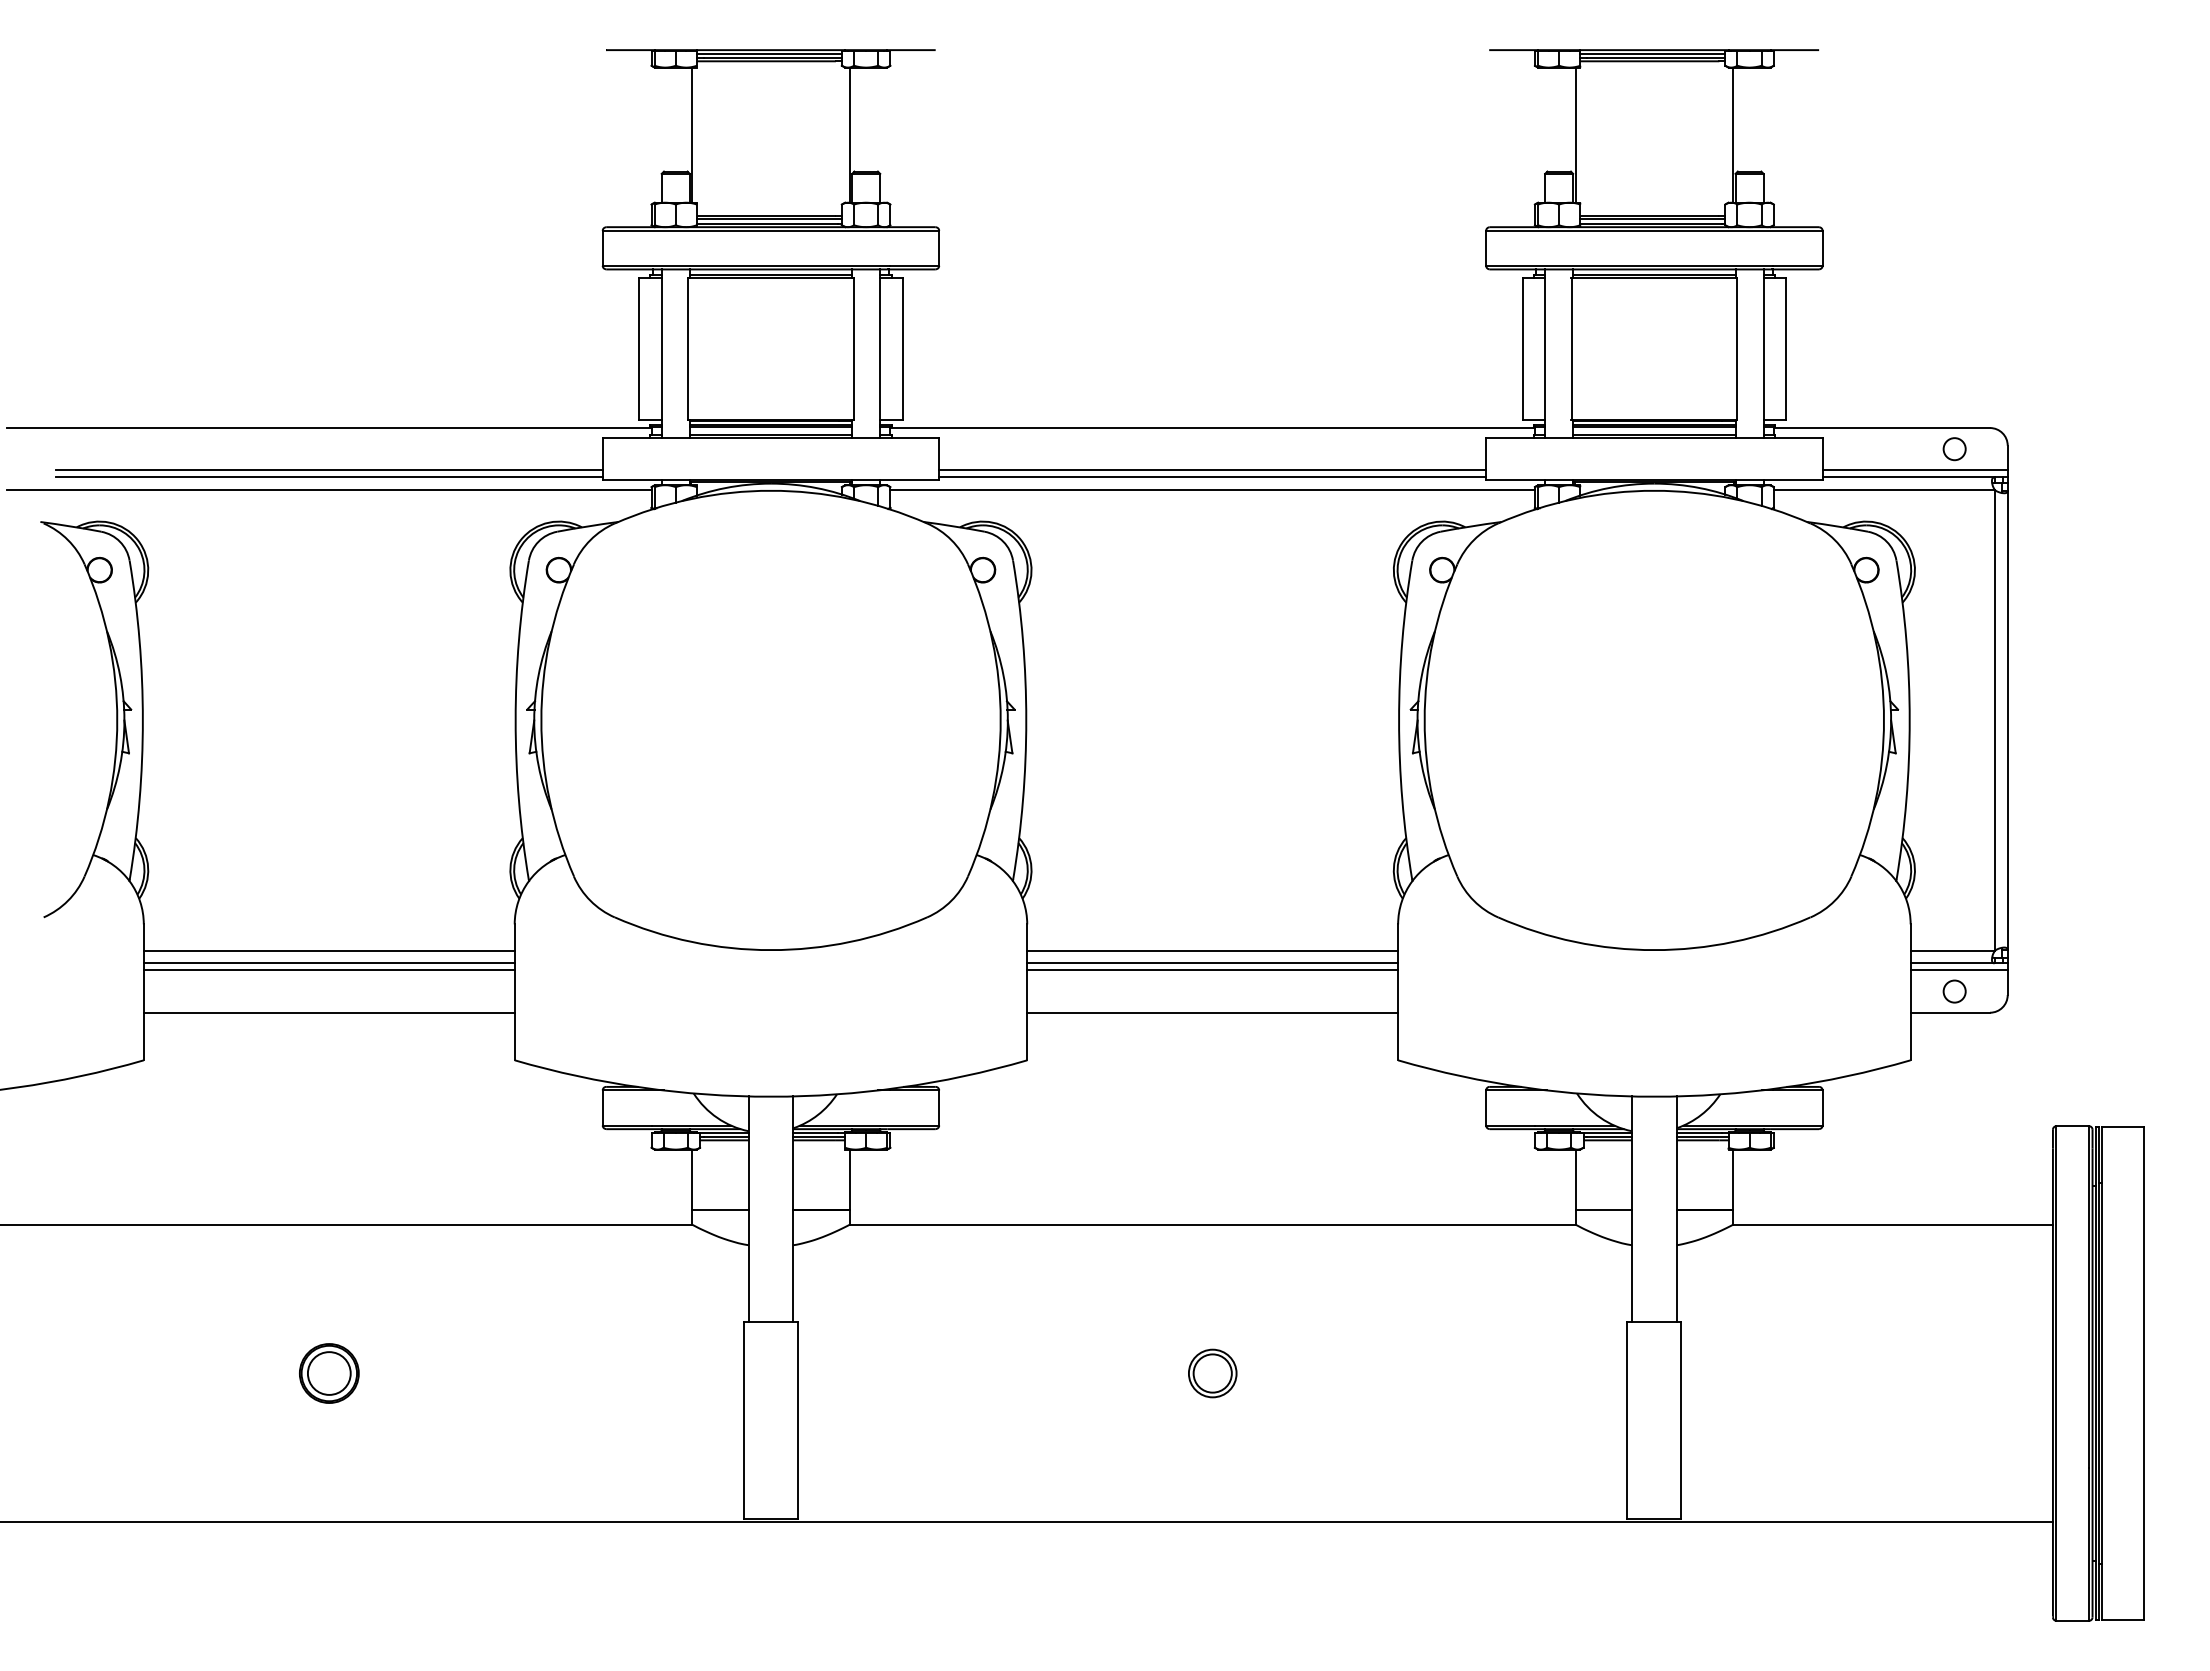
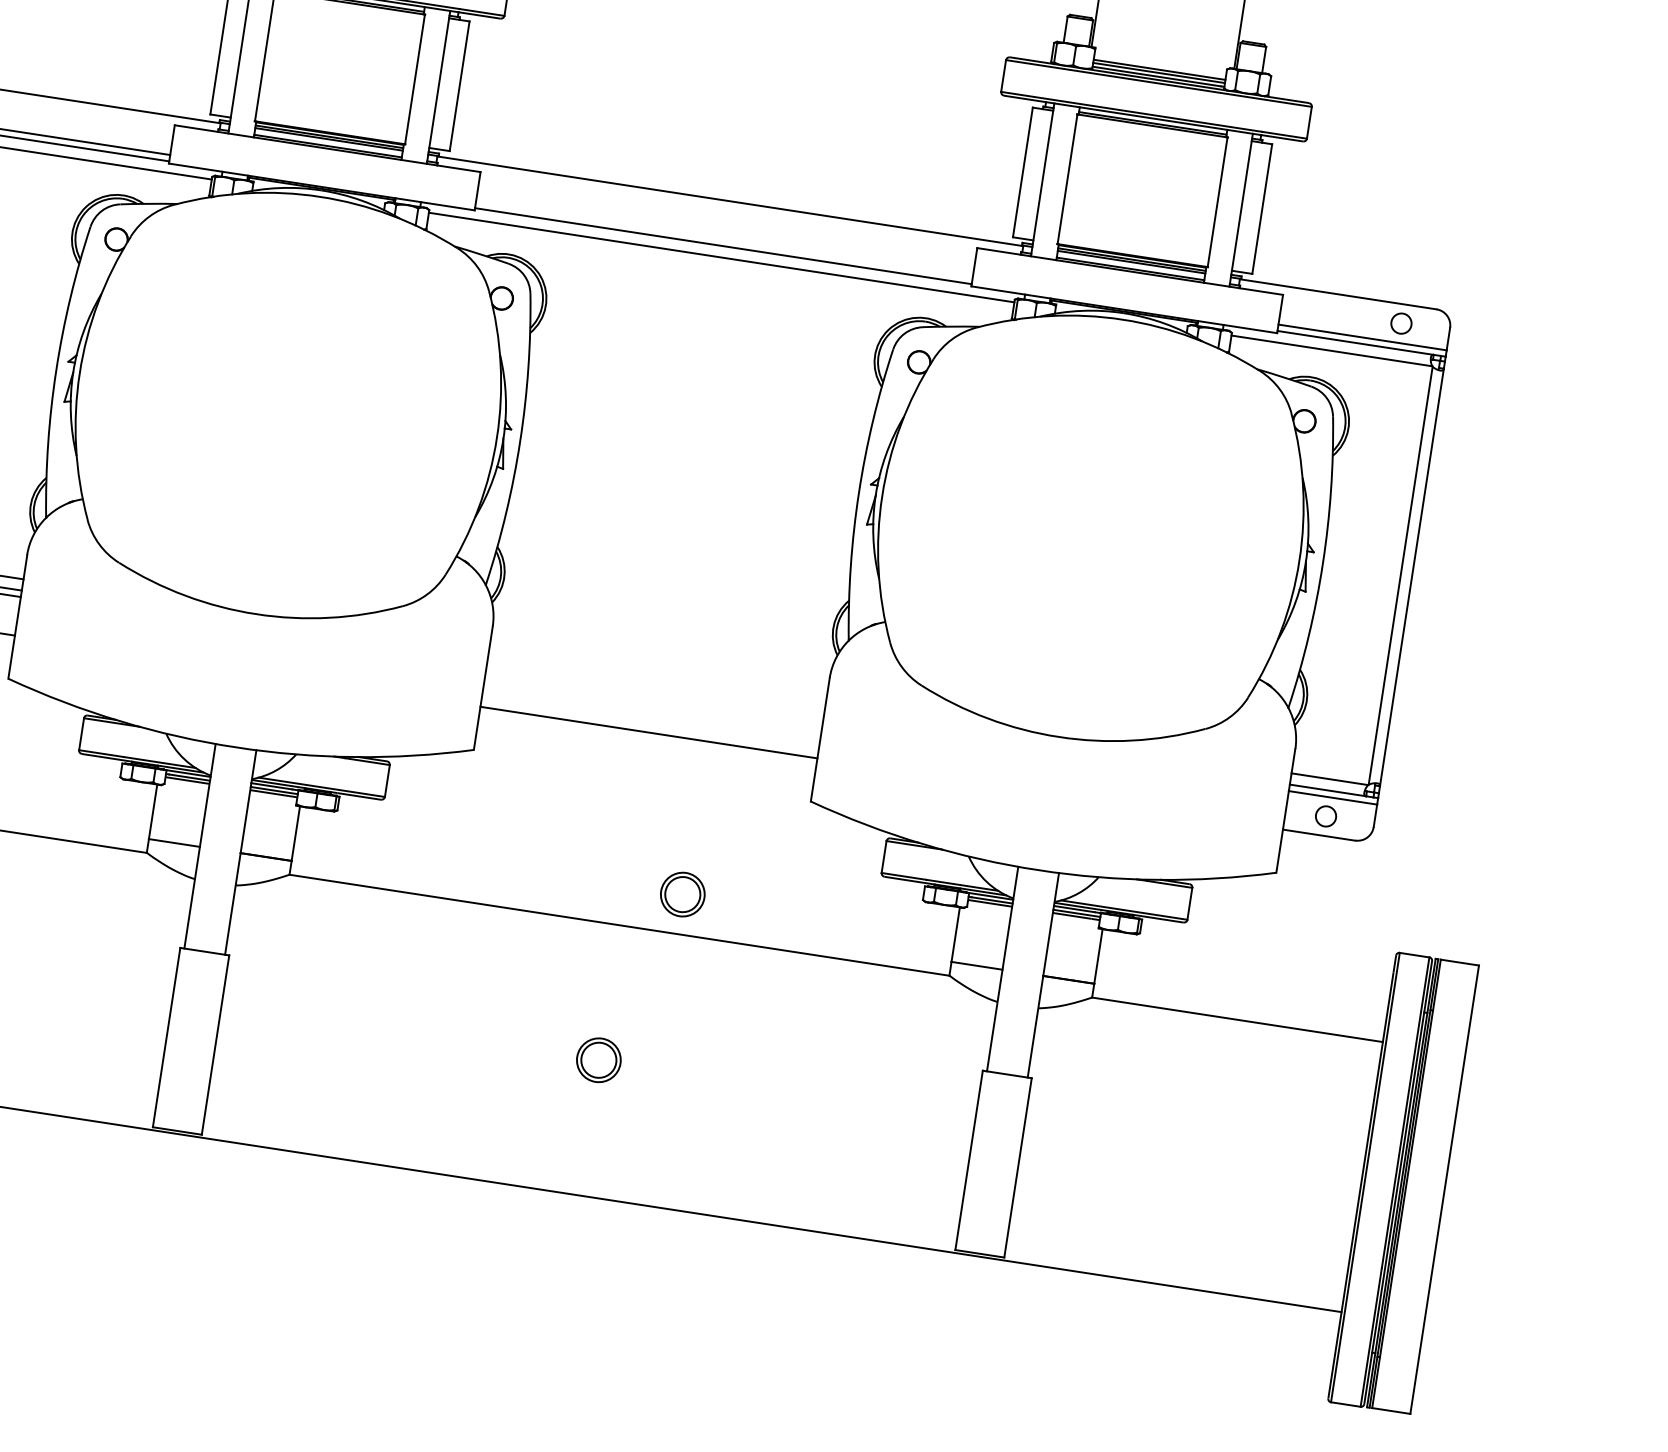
line: (1212, 470) -> (724, 239), removed
line: (1212, 950) -> (657, 675), removed
line: (1212, 963) -> (655, 687), removed
line: (1212, 970) -> (654, 694), removed
part: (1275, 1181) -> (682, 894), added

